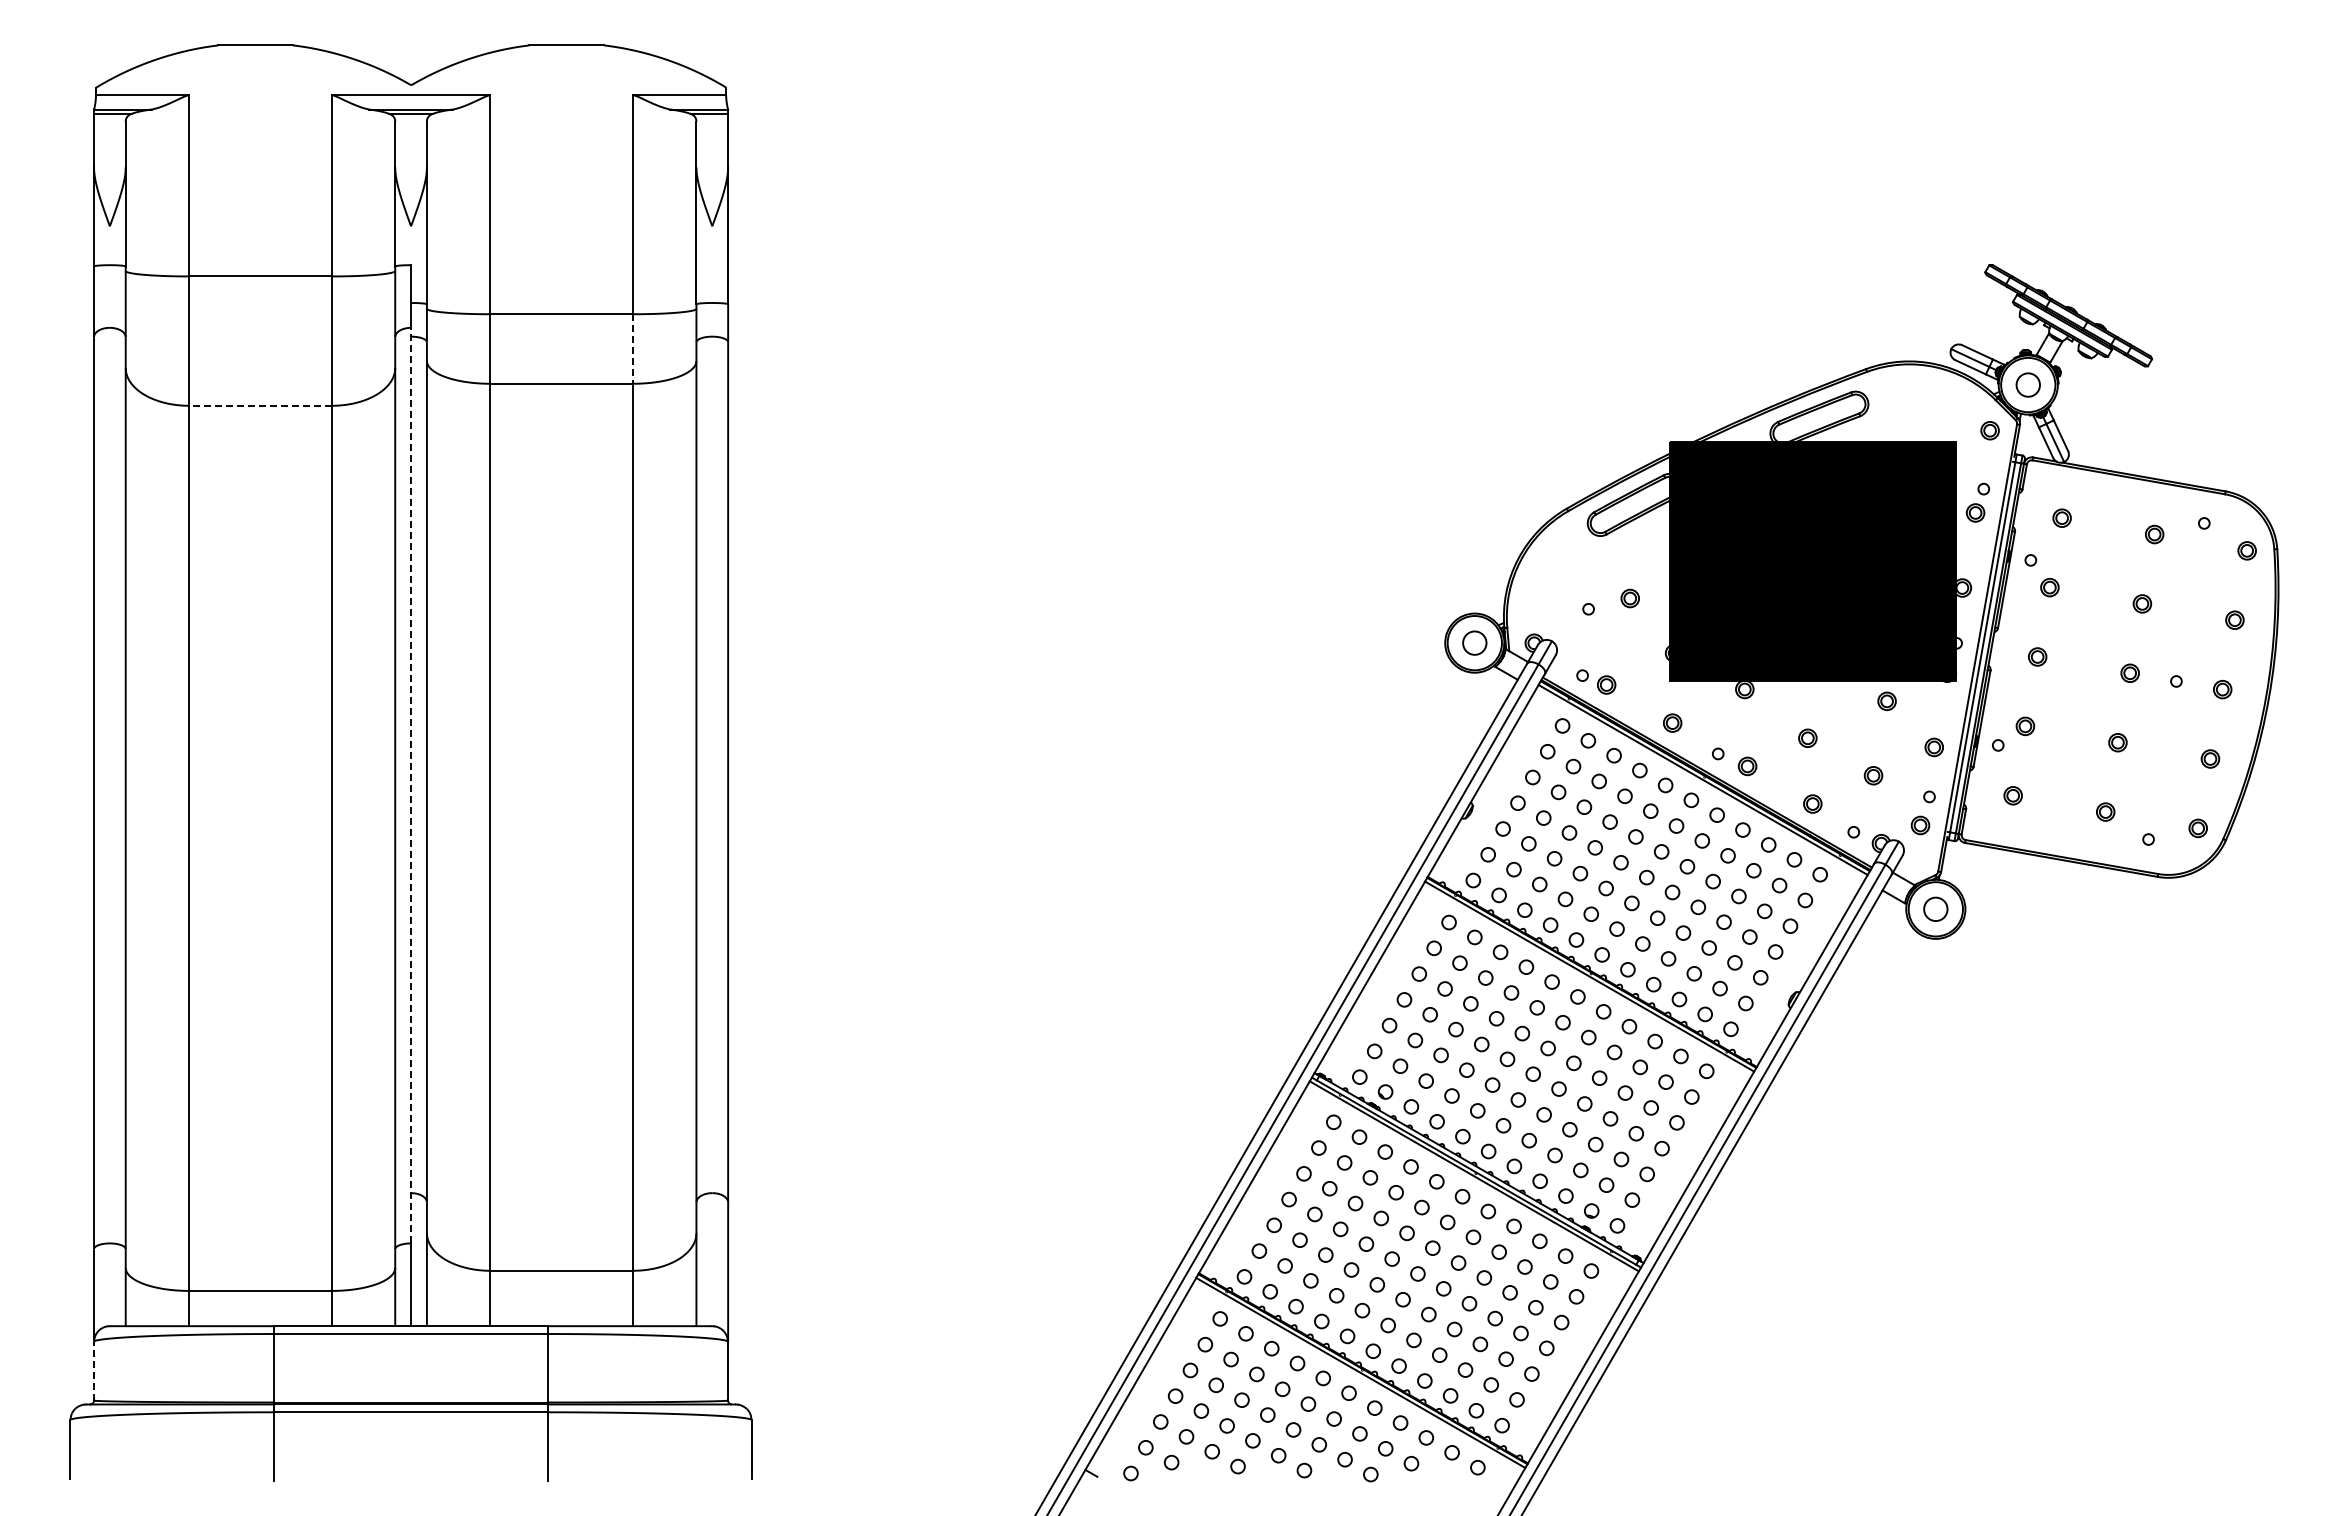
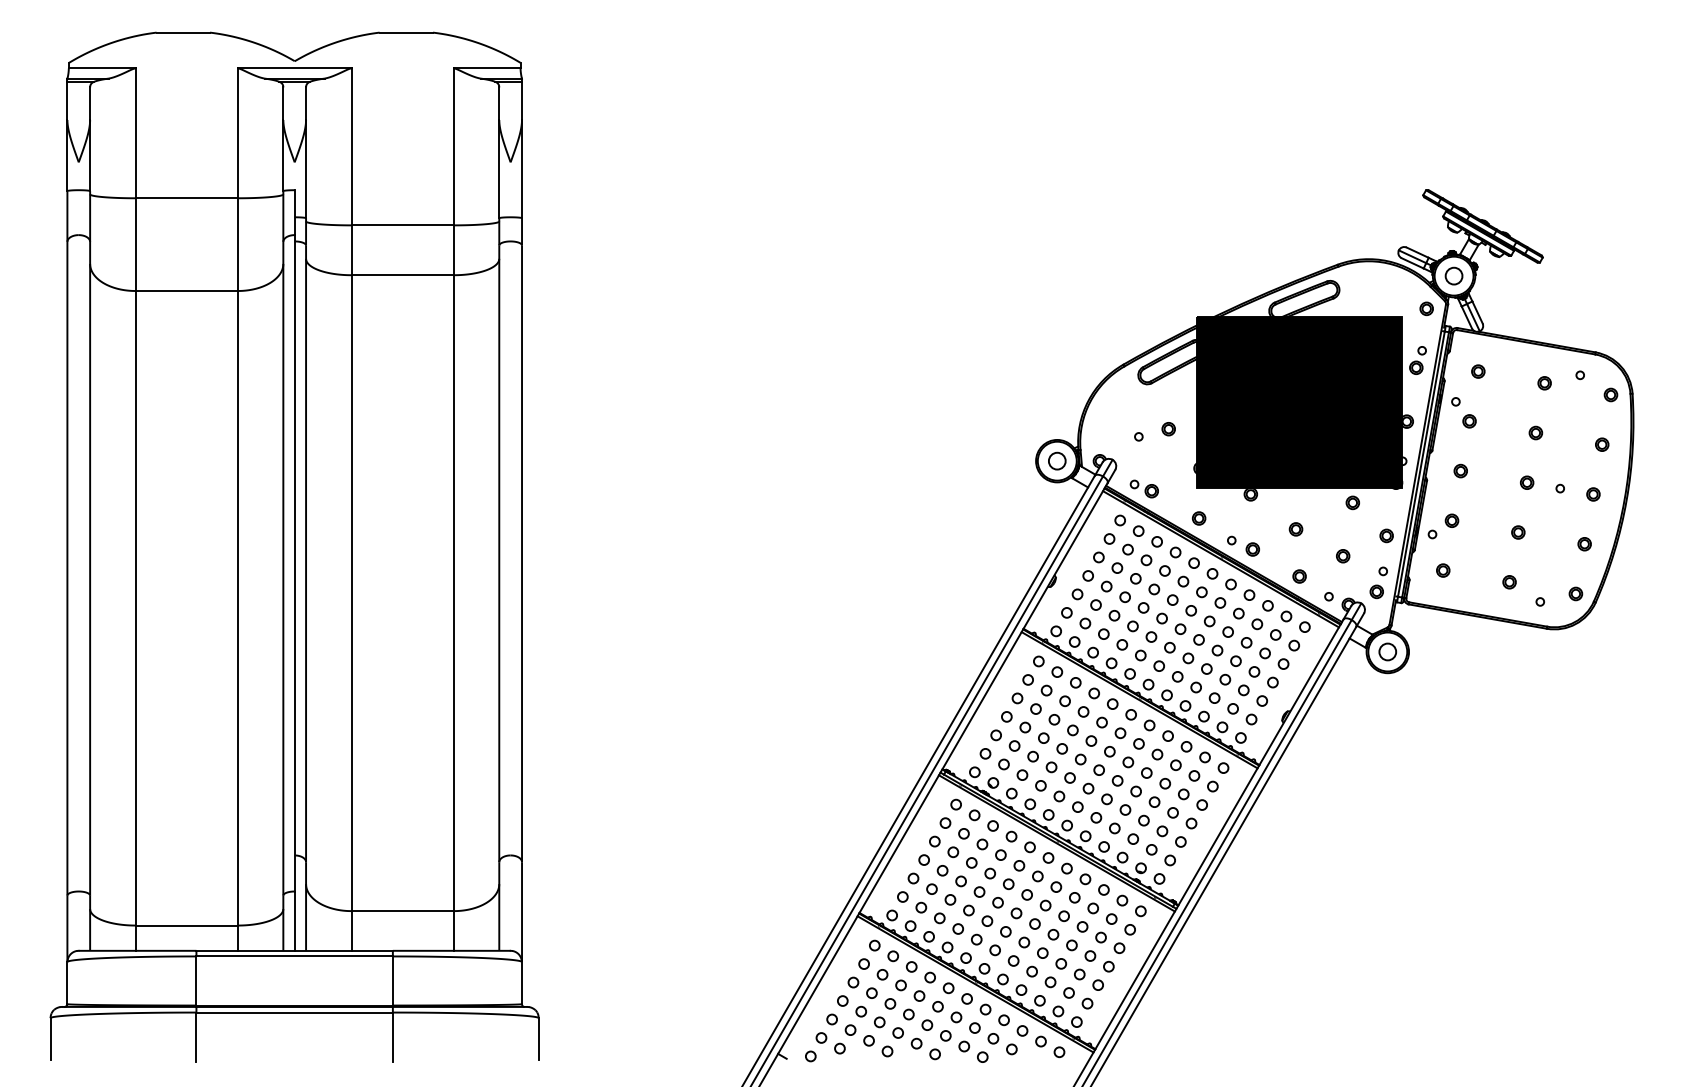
line: (633, 349) -> (454, 250), dashed -> solid
line: (259, 405) -> (186, 290), dashed -> solid
line: (411, 785) -> (295, 563), dashed -> solid
line: (93, 1370) -> (67, 982), dashed -> solid

